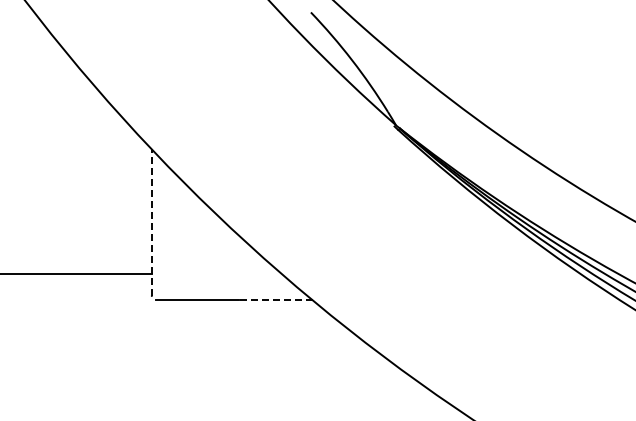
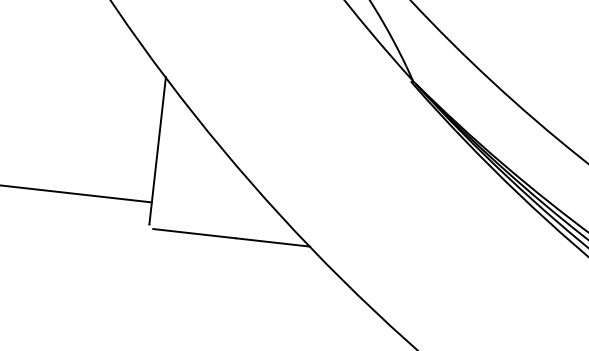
line: (151, 221) -> (157, 149), dashed -> solid
line: (275, 299) -> (272, 241), dashed -> solid

